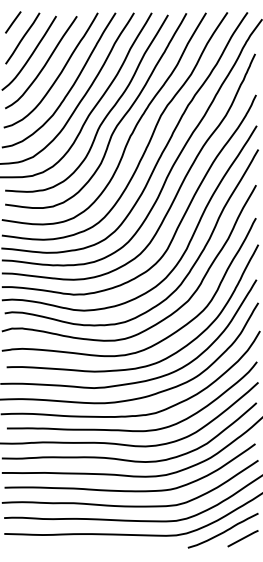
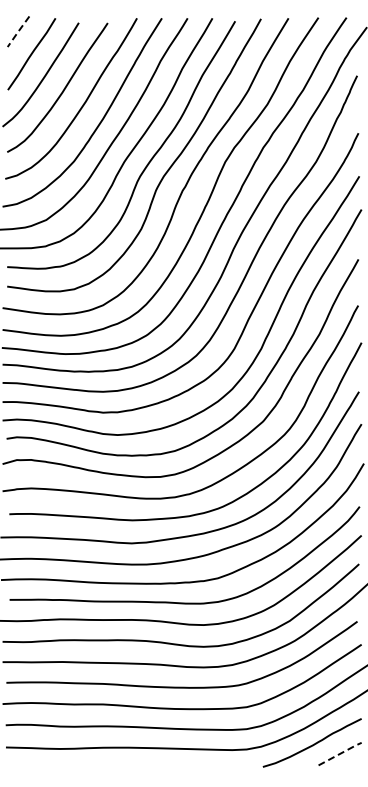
line: (13, 22) -> (18, 31), solid -> dashed
line: (244, 538) -> (341, 753), solid -> dashed

